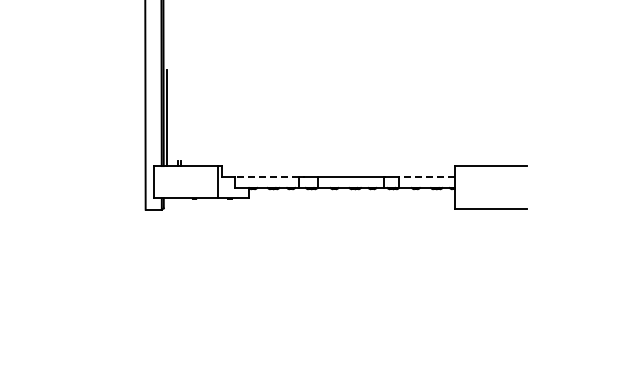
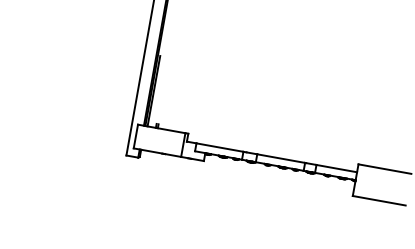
line: (266, 176) -> (219, 147), dashed -> solid
line: (426, 176) -> (336, 168), dashed -> solid

